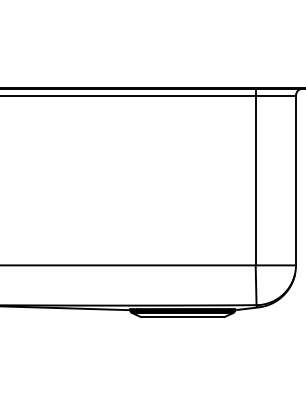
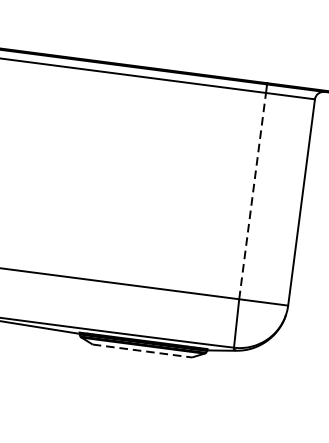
line: (255, 180) -> (252, 196), solid -> dashed
line: (182, 317) -> (142, 351), solid -> dashed

